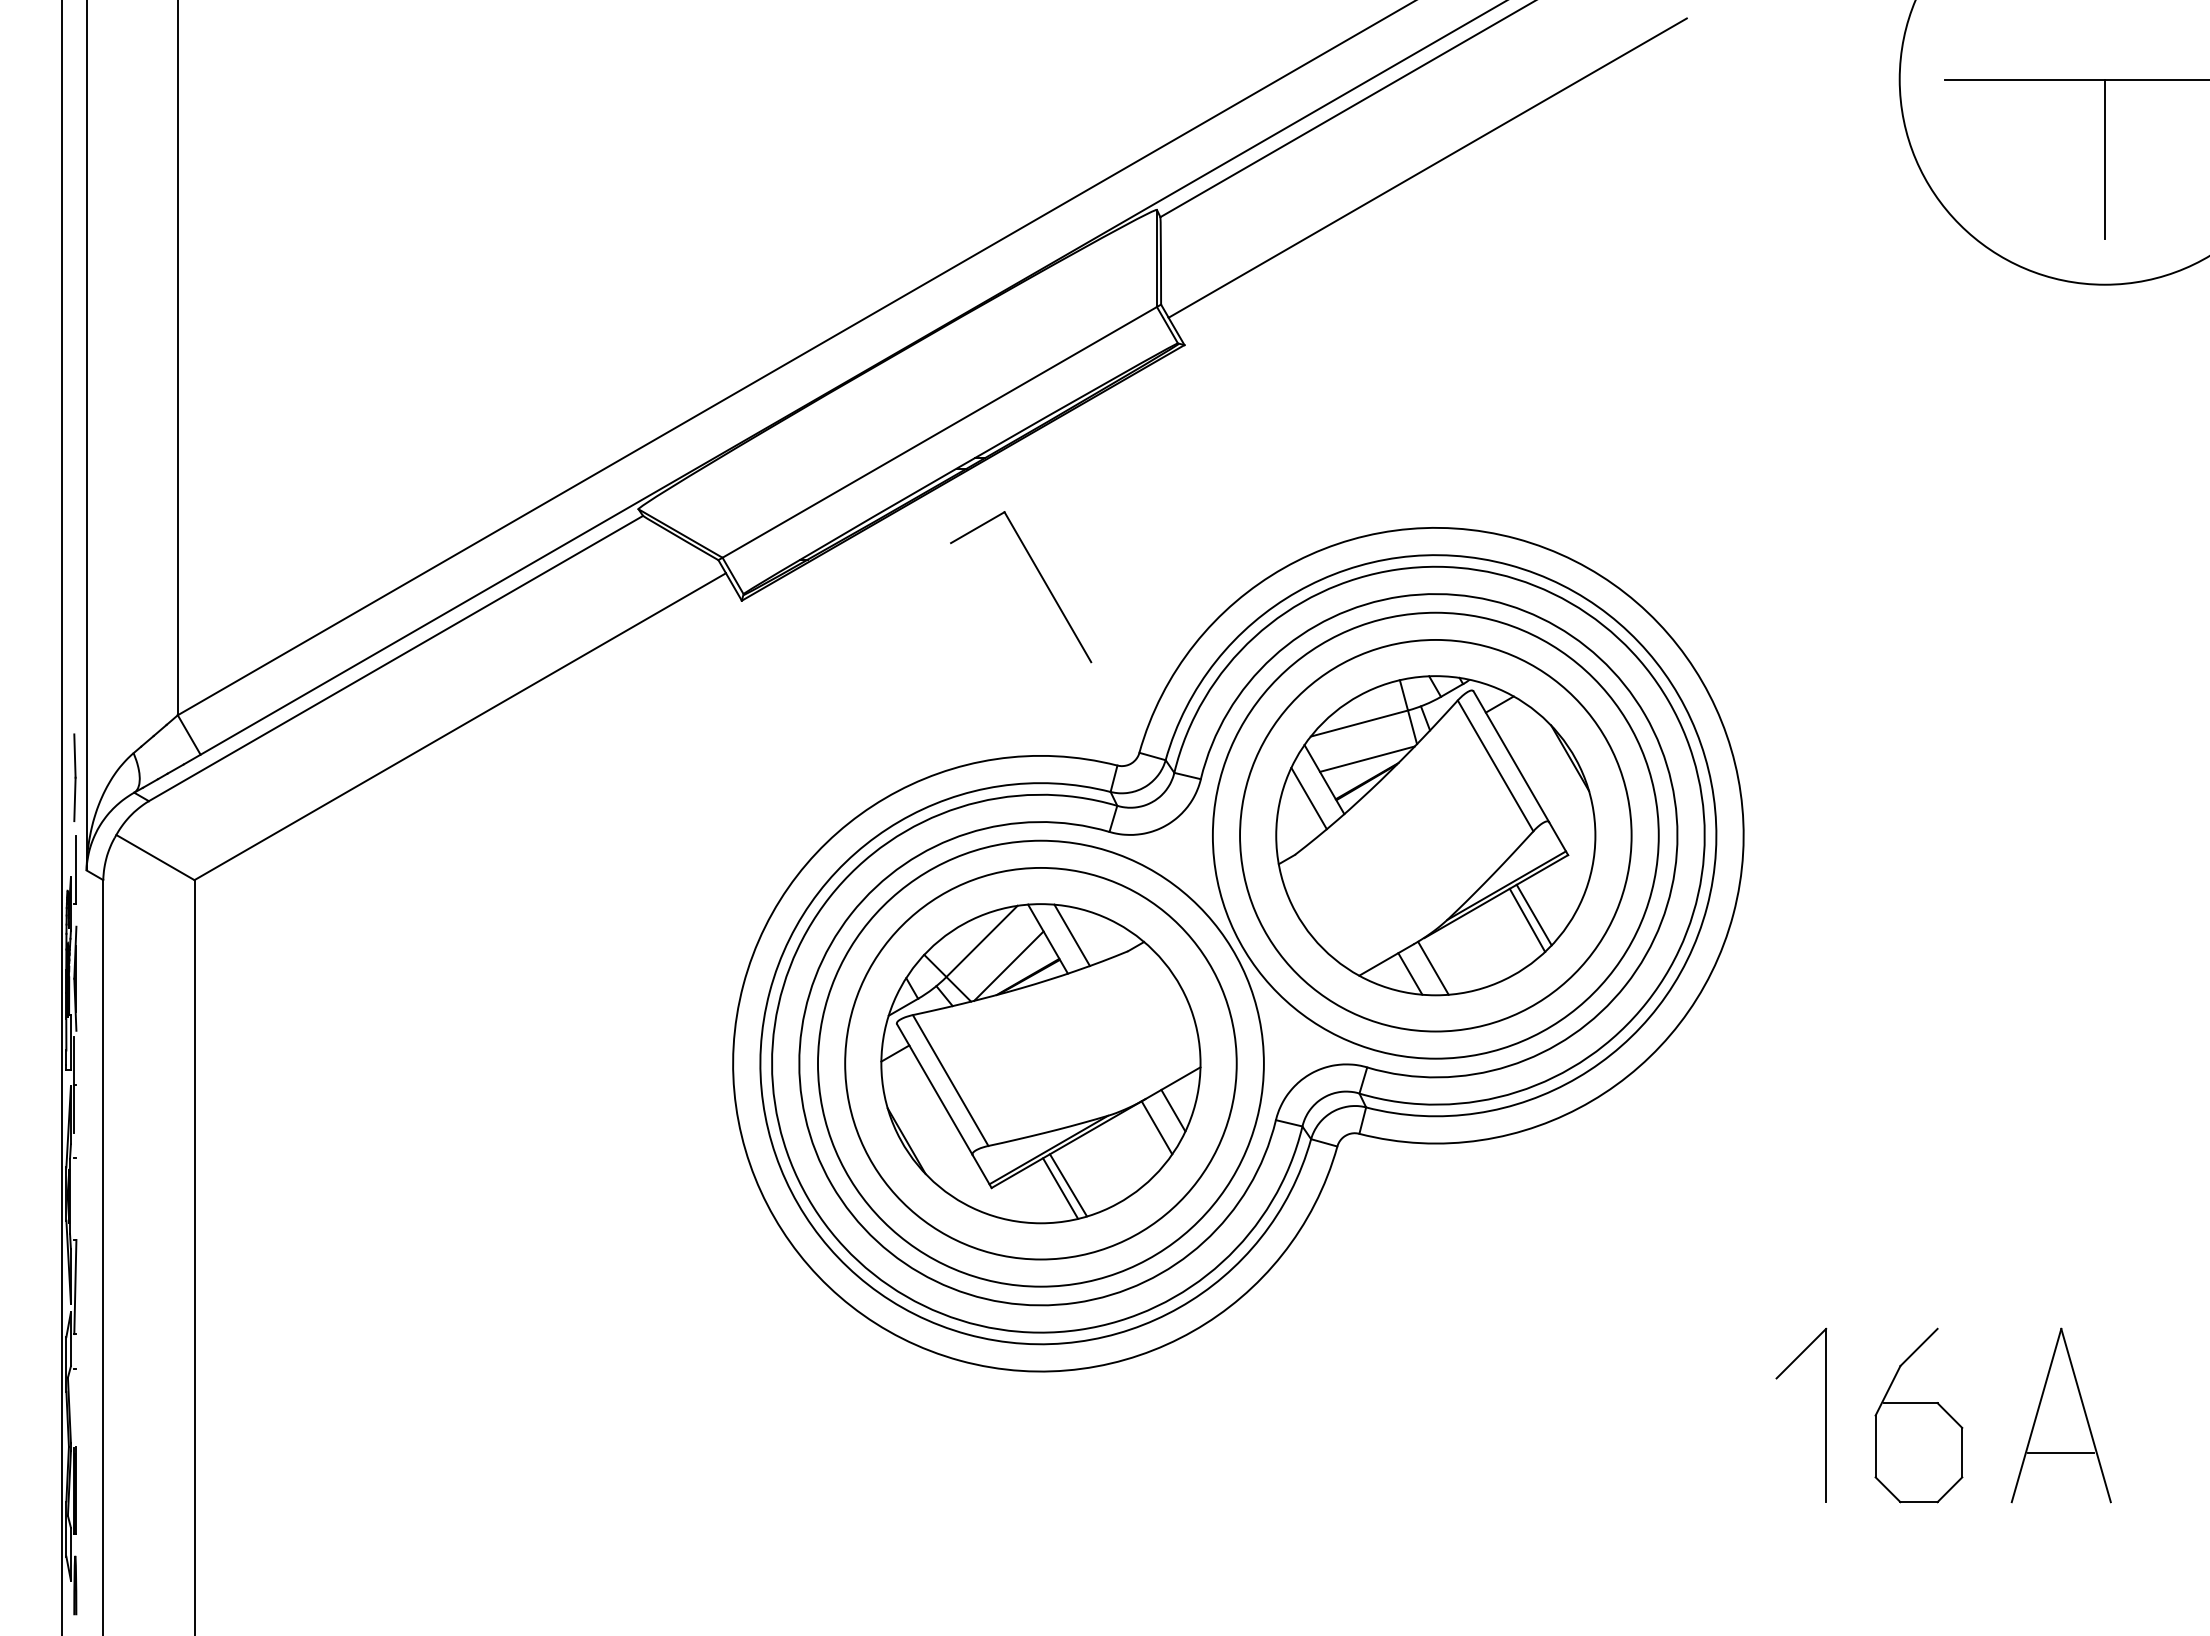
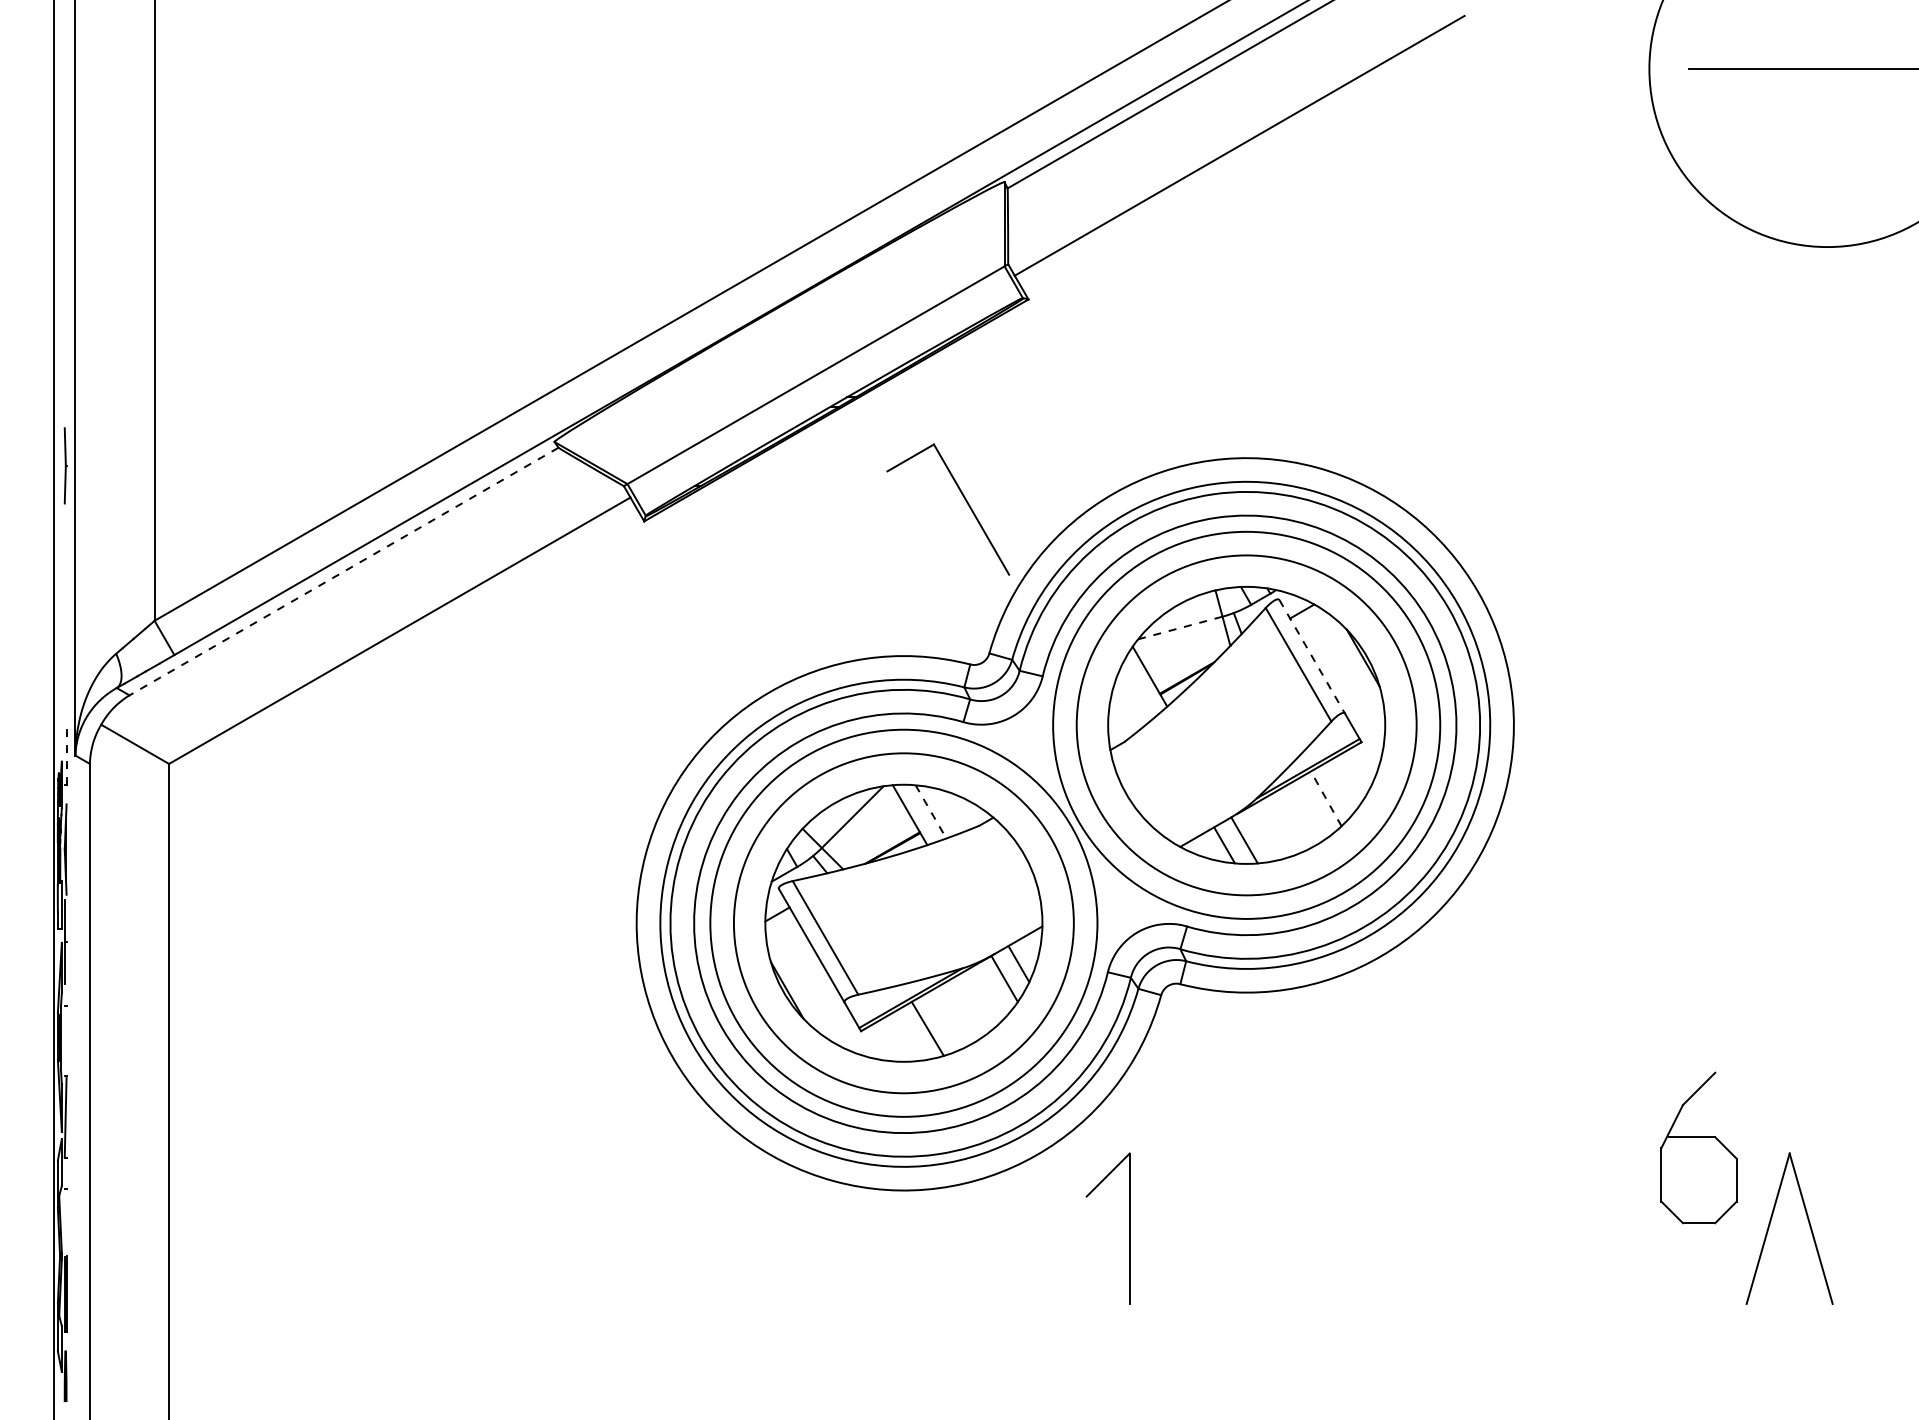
line: (2104, 159) -> (1827, 138), removed
part: (1041, 578) -> (966, 502), moved
line: (395, 658) -> (343, 571), solid -> dashed
line: (1359, 723) -> (1180, 627), solid -> dashed
line: (1511, 756) -> (1312, 656), solid -> dashed
line: (1367, 758) -> (1187, 658), removed
line: (74, 777) -> (64, 465), moved
line: (1308, 798) -> (1136, 693), removed
line: (76, 869) -> (66, 754), solid -> dashed
line: (1533, 914) -> (1331, 793), removed
line: (1527, 919) -> (1326, 798), solid -> dashed
line: (1072, 935) -> (931, 812), solid -> dashed
line: (1008, 965) -> (875, 838), removed
line: (1060, 1188) -> (920, 1031), removed
part: (1825, 1414) -> (1129, 1227), moved
part: (1918, 1415) -> (1698, 1147), moved
line: (2061, 1452) -> (1789, 1260), removed

